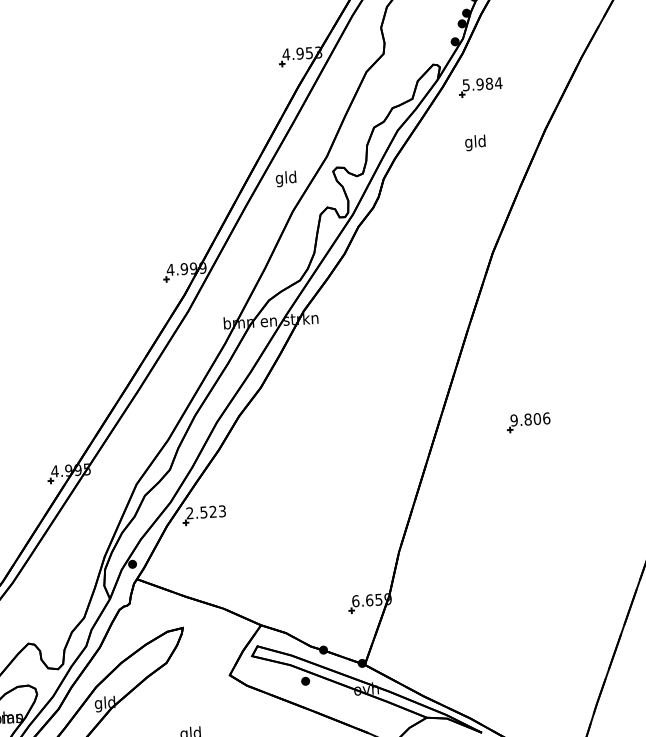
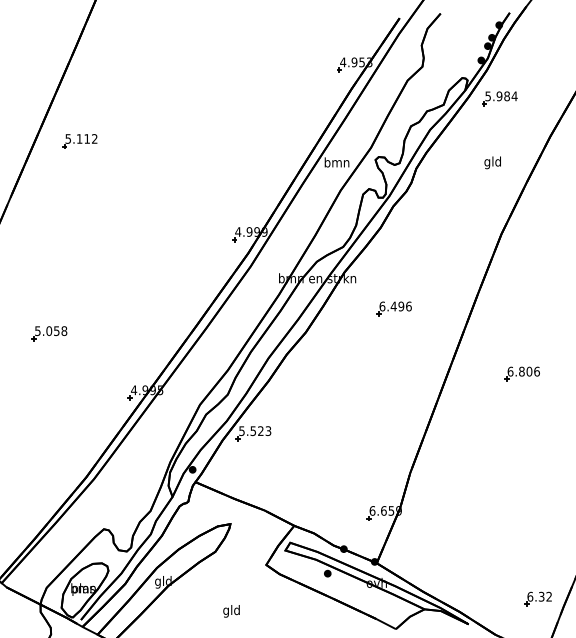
text: (475, 142) -> (492, 162), moved
text: (285, 178) -> (336, 163), gld -> bmn
part: (366, 351) -> (393, 308), added
text: (514, 420) -> (510, 371), 9.806 -> 6.806
text: (189, 513) -> (241, 431), 2.523 -> 5.523
part: (564, 695) -> (537, 598), added

